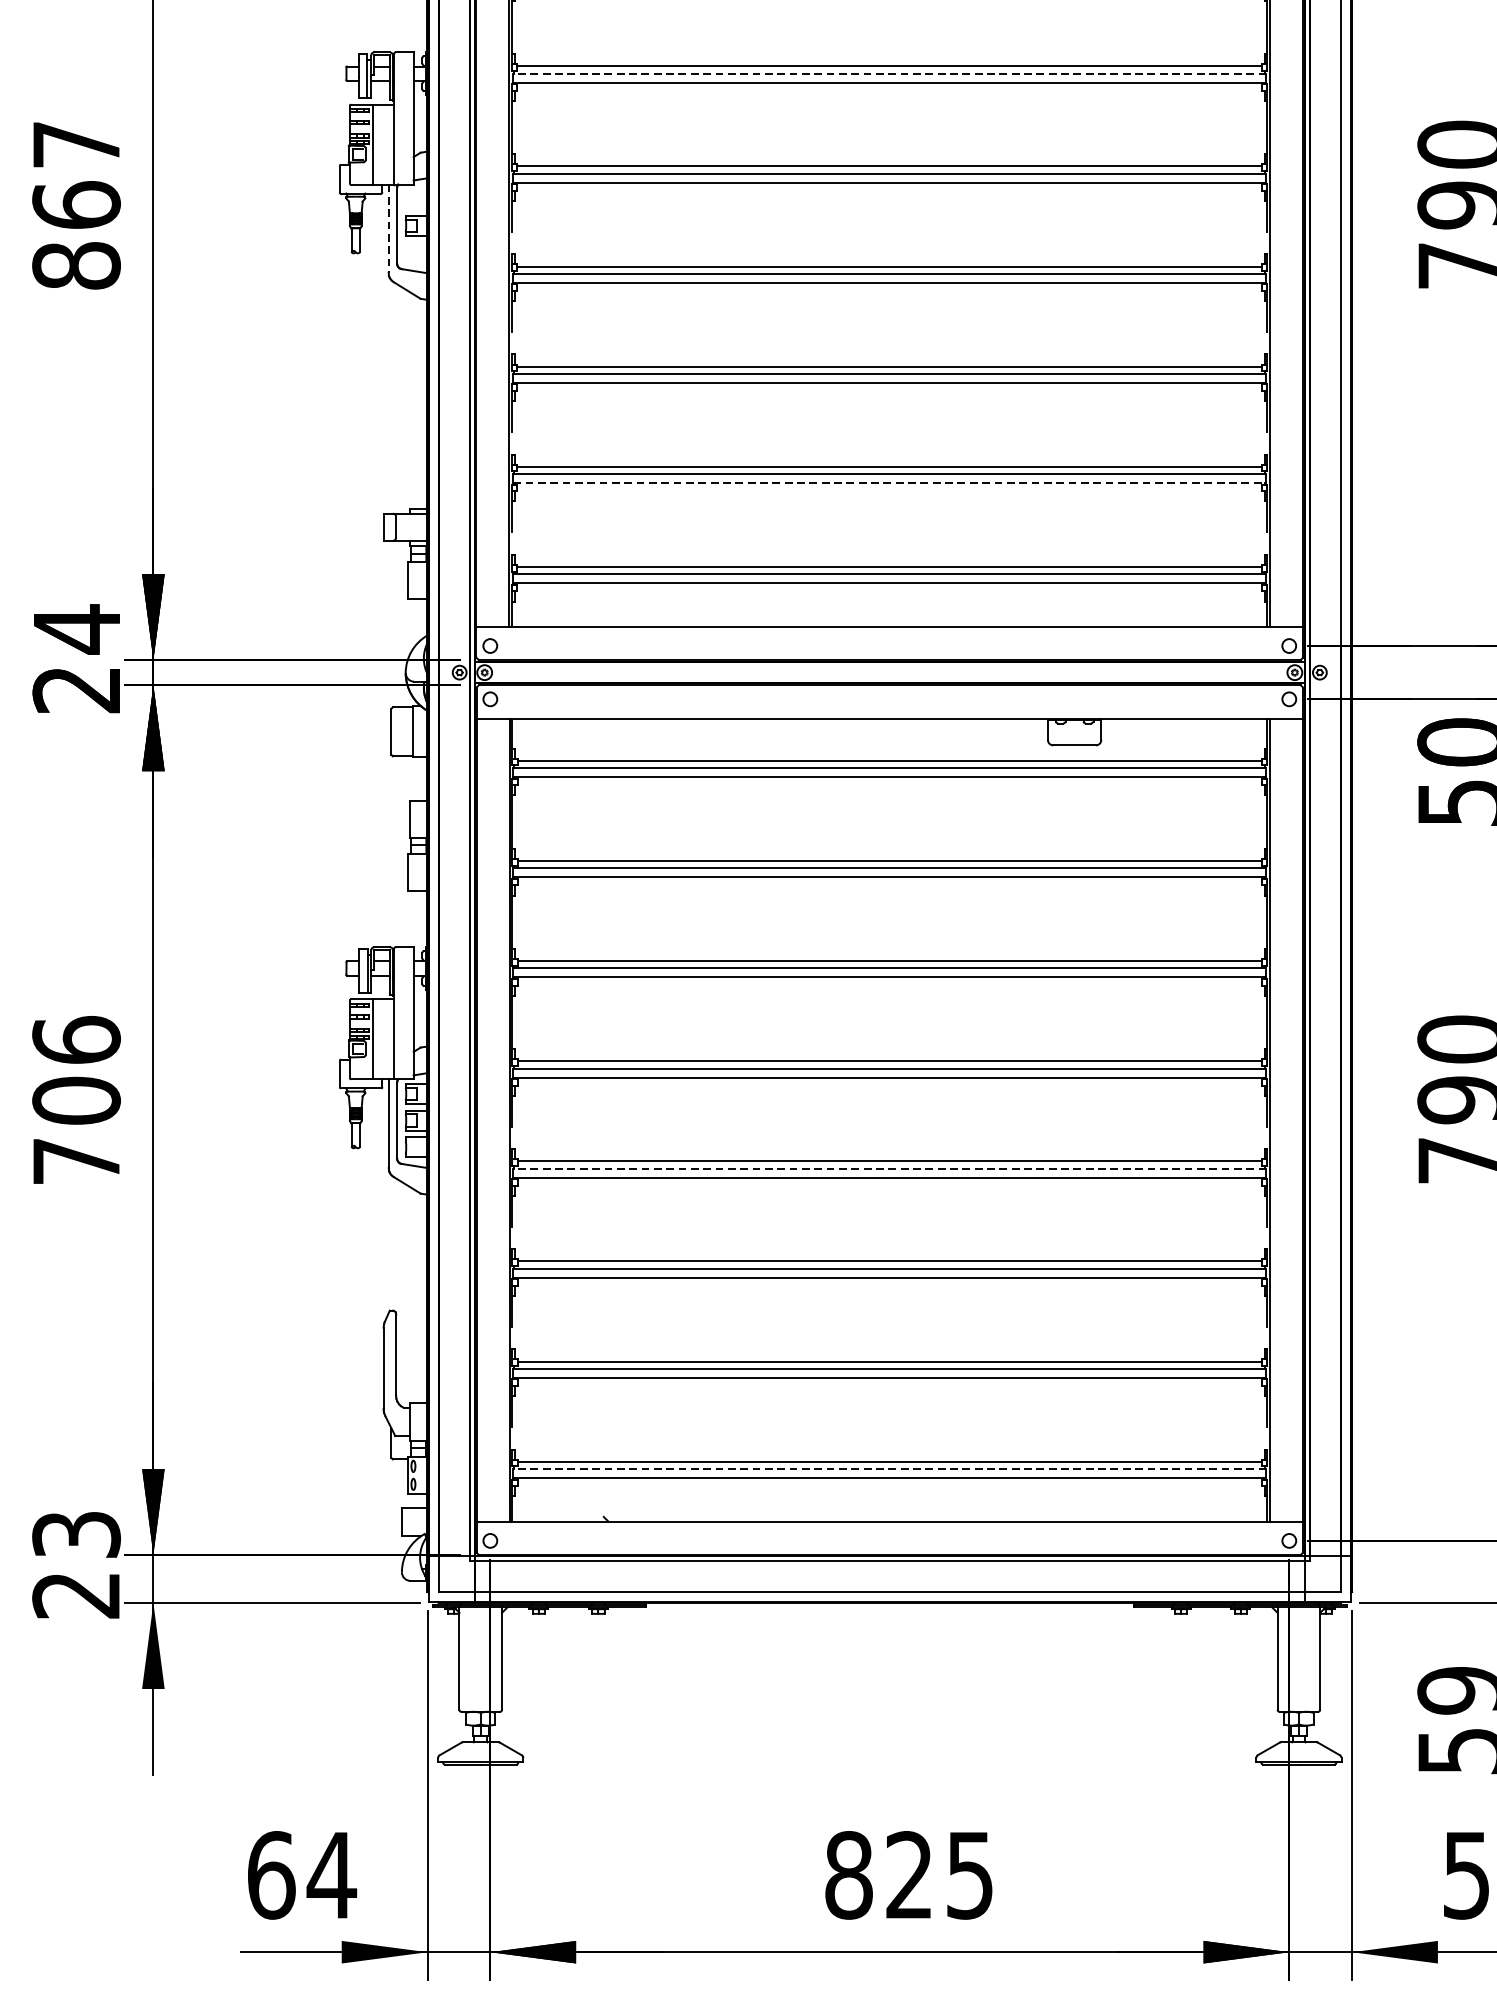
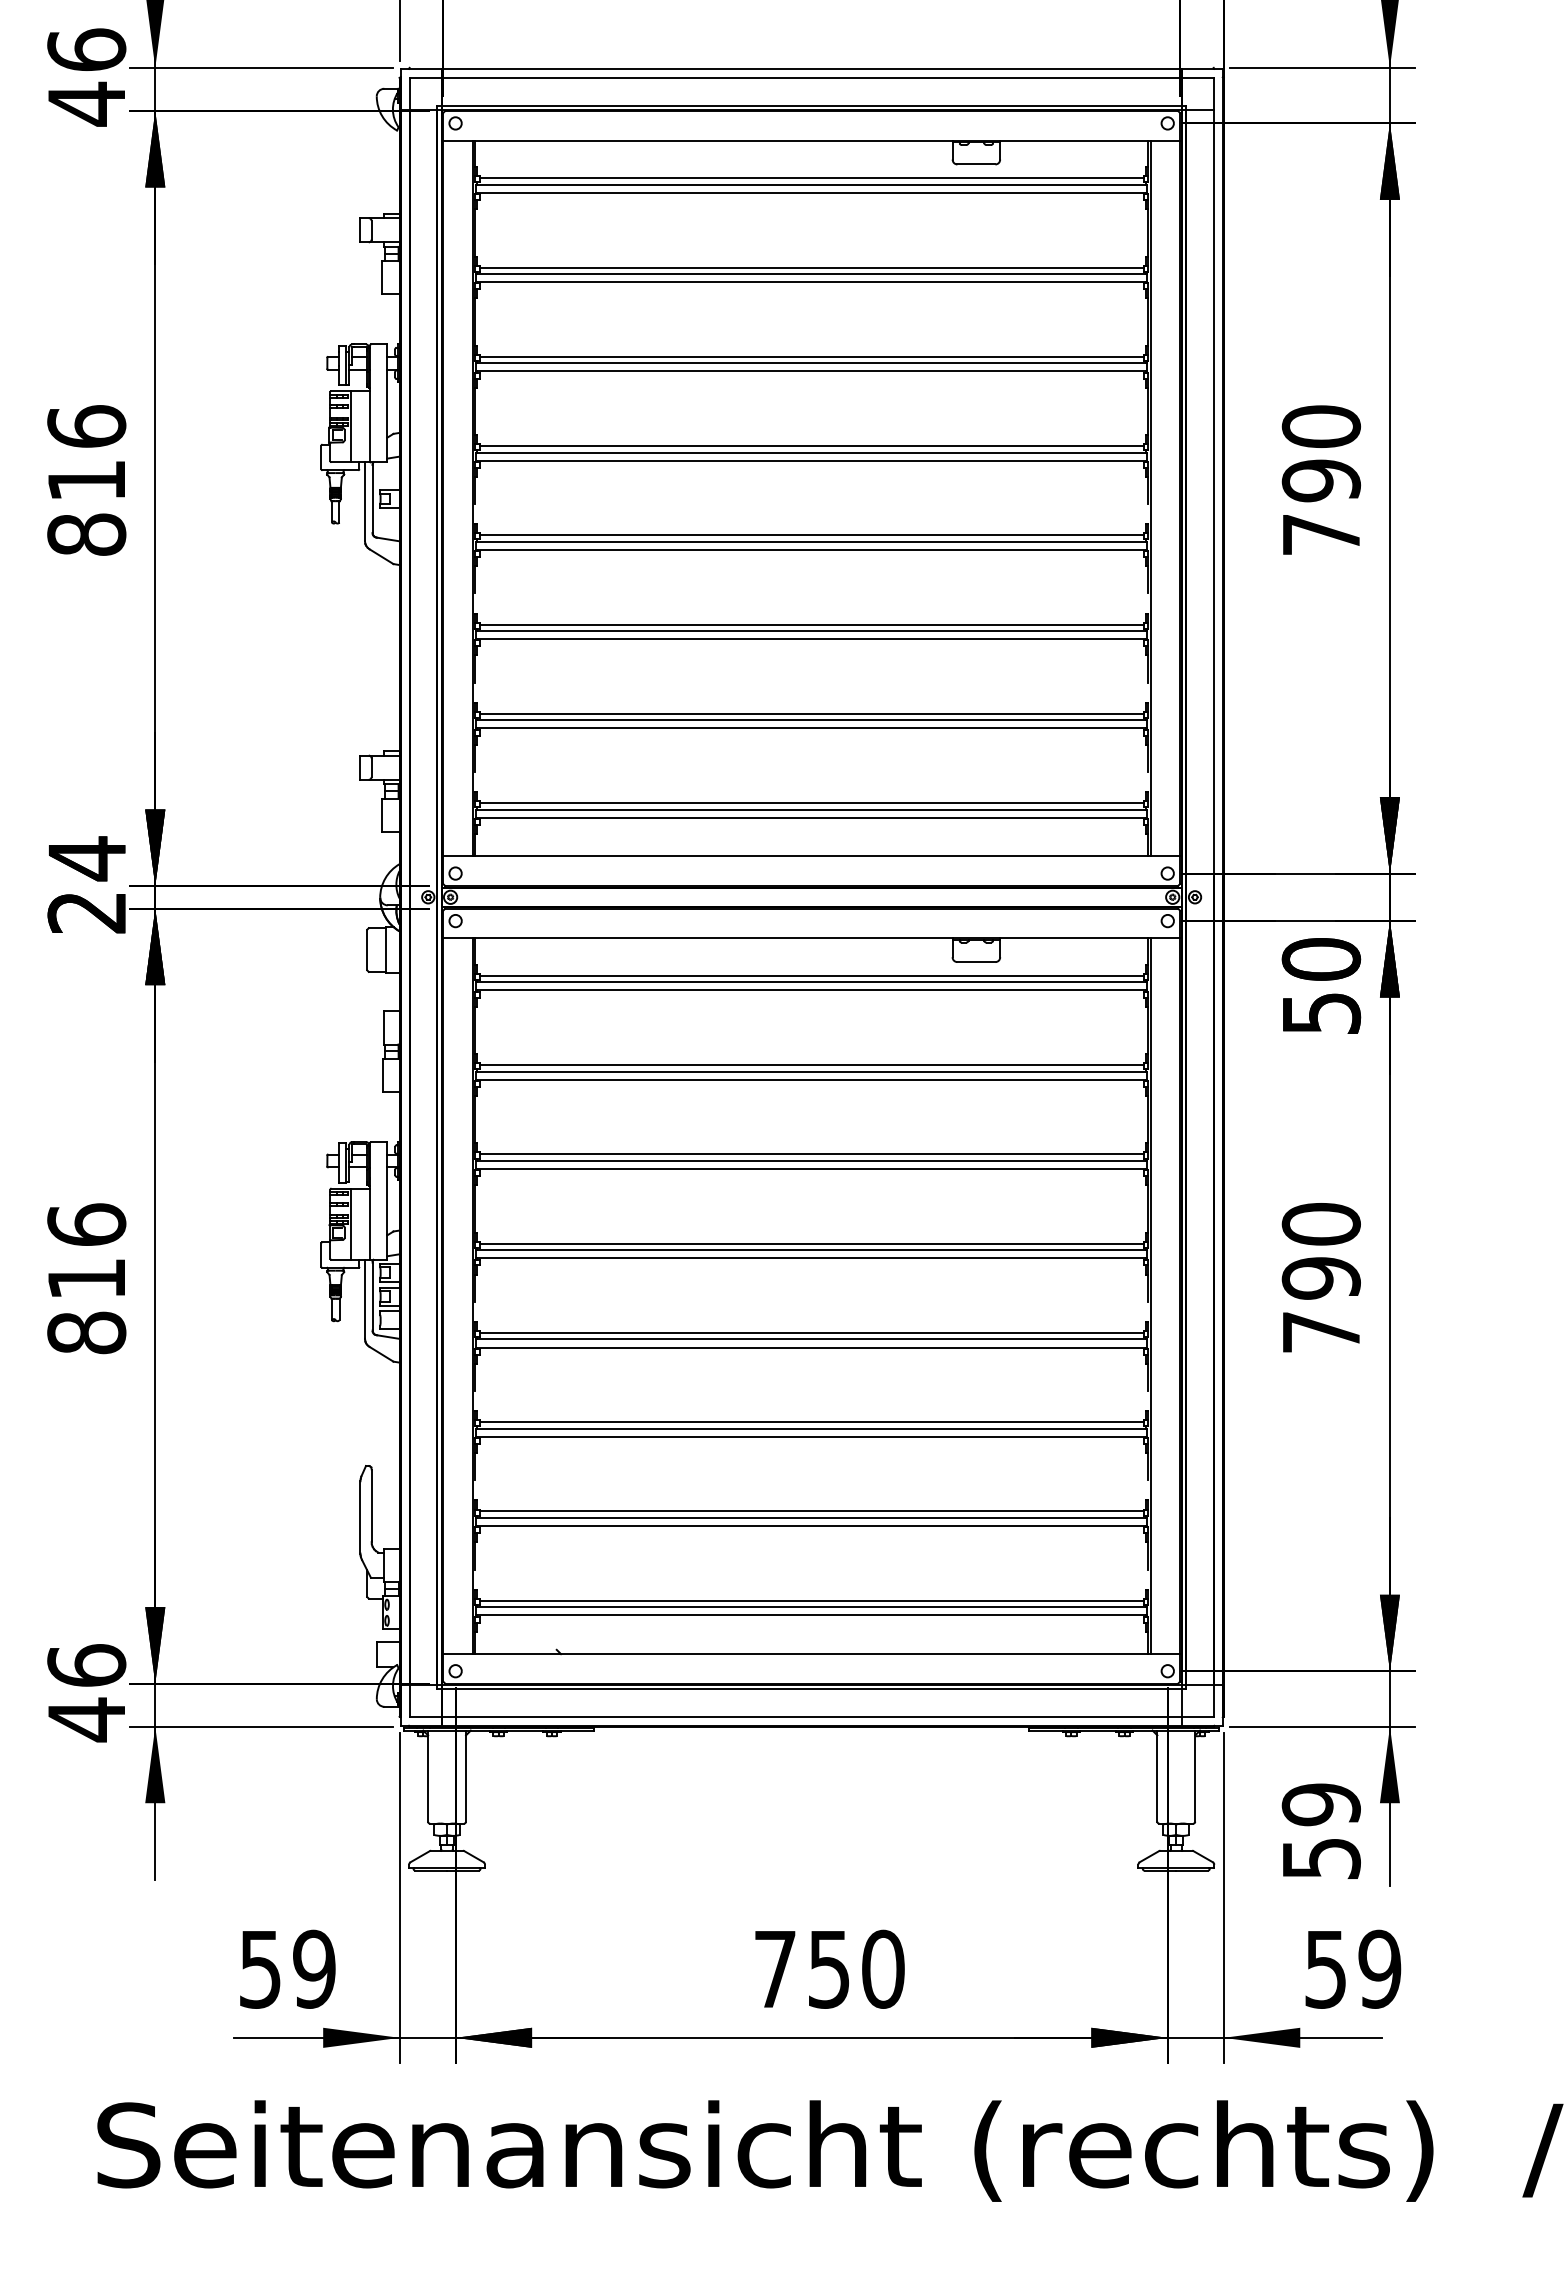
line: (889, 73) -> (811, 363), dashed -> solid
text: (76, 174) -> (86, 453), 867 -> 816
line: (389, 229) -> (365, 502), dashed -> solid
line: (889, 483) -> (811, 728), dashed -> solid
text: (76, 1130) -> (86, 1305), 706 -> 816
line: (889, 1168) -> (811, 1339), dashed -> solid
line: (889, 1469) -> (811, 1607), dashed -> solid
text: (76, 1565) -> (86, 1693), 23 -> 46
text: (301, 1874) -> (287, 1968), 64 -> 59
text: (909, 1874) -> (829, 1968), 825 -> 750

